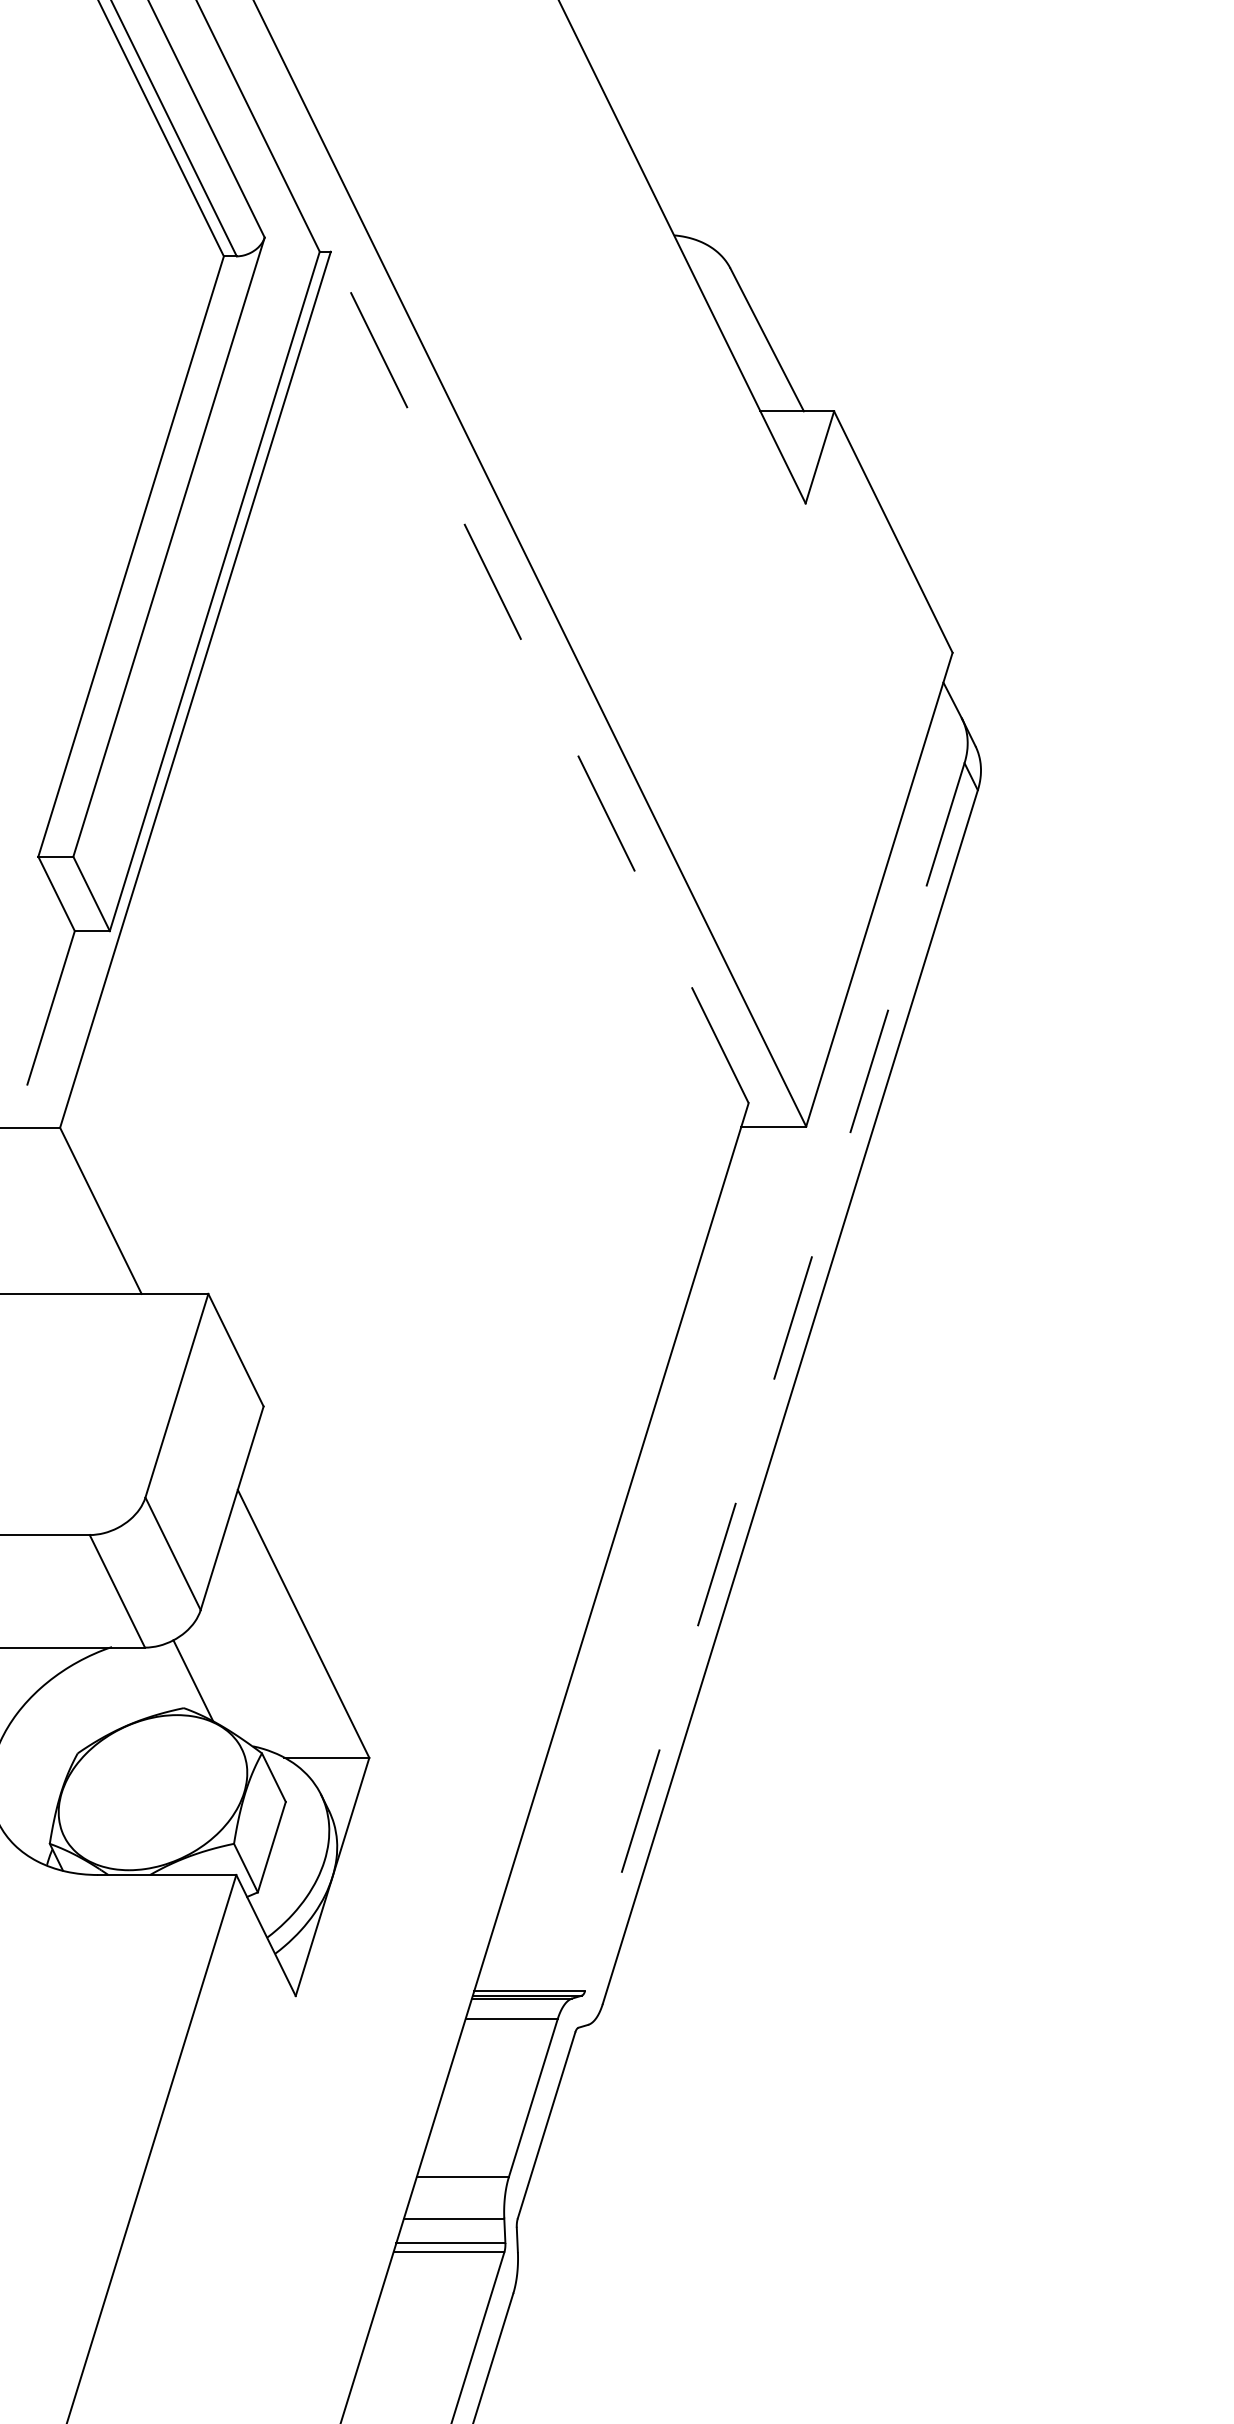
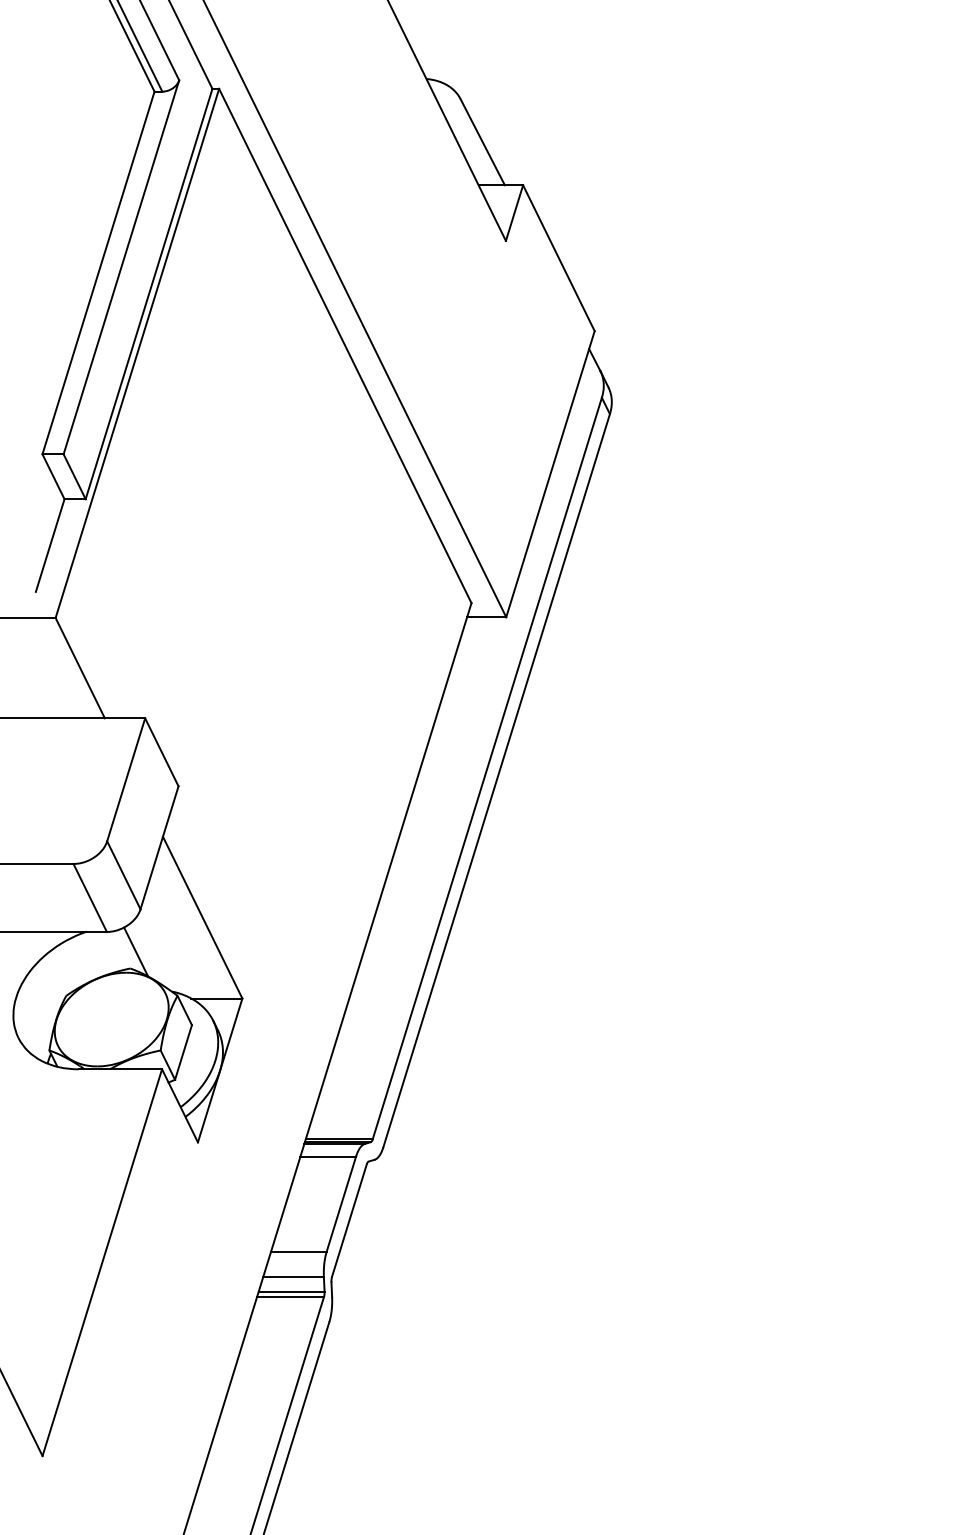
line: (540, 676) -> (345, 345), dashed -> solid
line: (775, 1378) -> (487, 769), dashed -> solid

